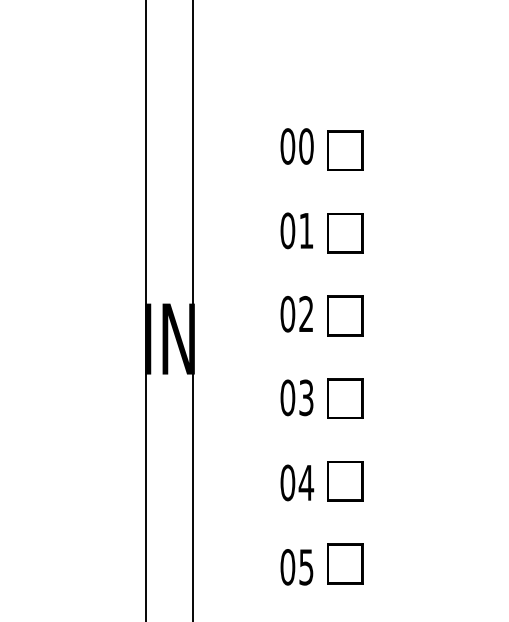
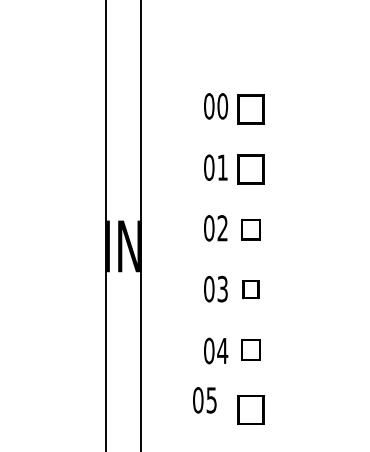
part: (344, 315) -> (250, 229), size x0.7
part: (344, 398) -> (250, 289), size x0.6
part: (344, 480) -> (250, 349), size x0.7
text: (296, 567) -> (204, 400), moved

